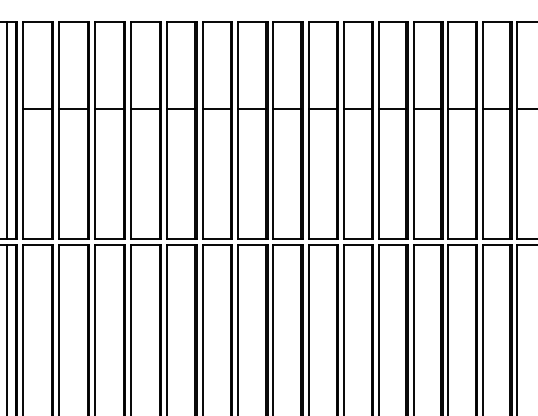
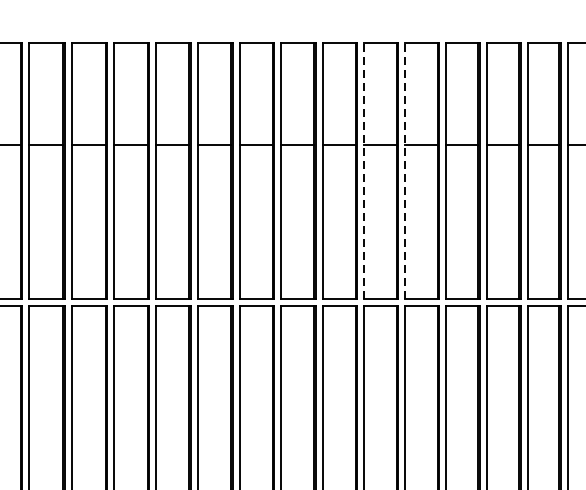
line: (378, 130) -> (363, 170), solid -> dashed
line: (413, 130) -> (405, 170), solid -> dashed

